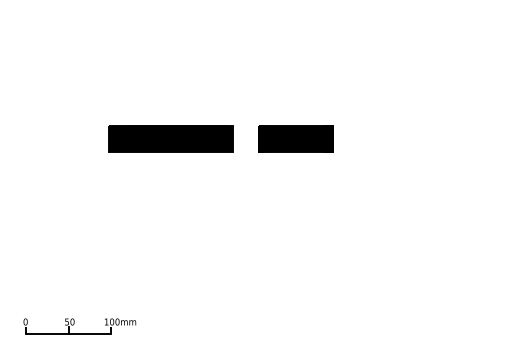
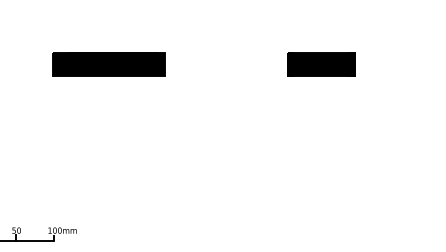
part: (295, 138) -> (321, 64), moved

